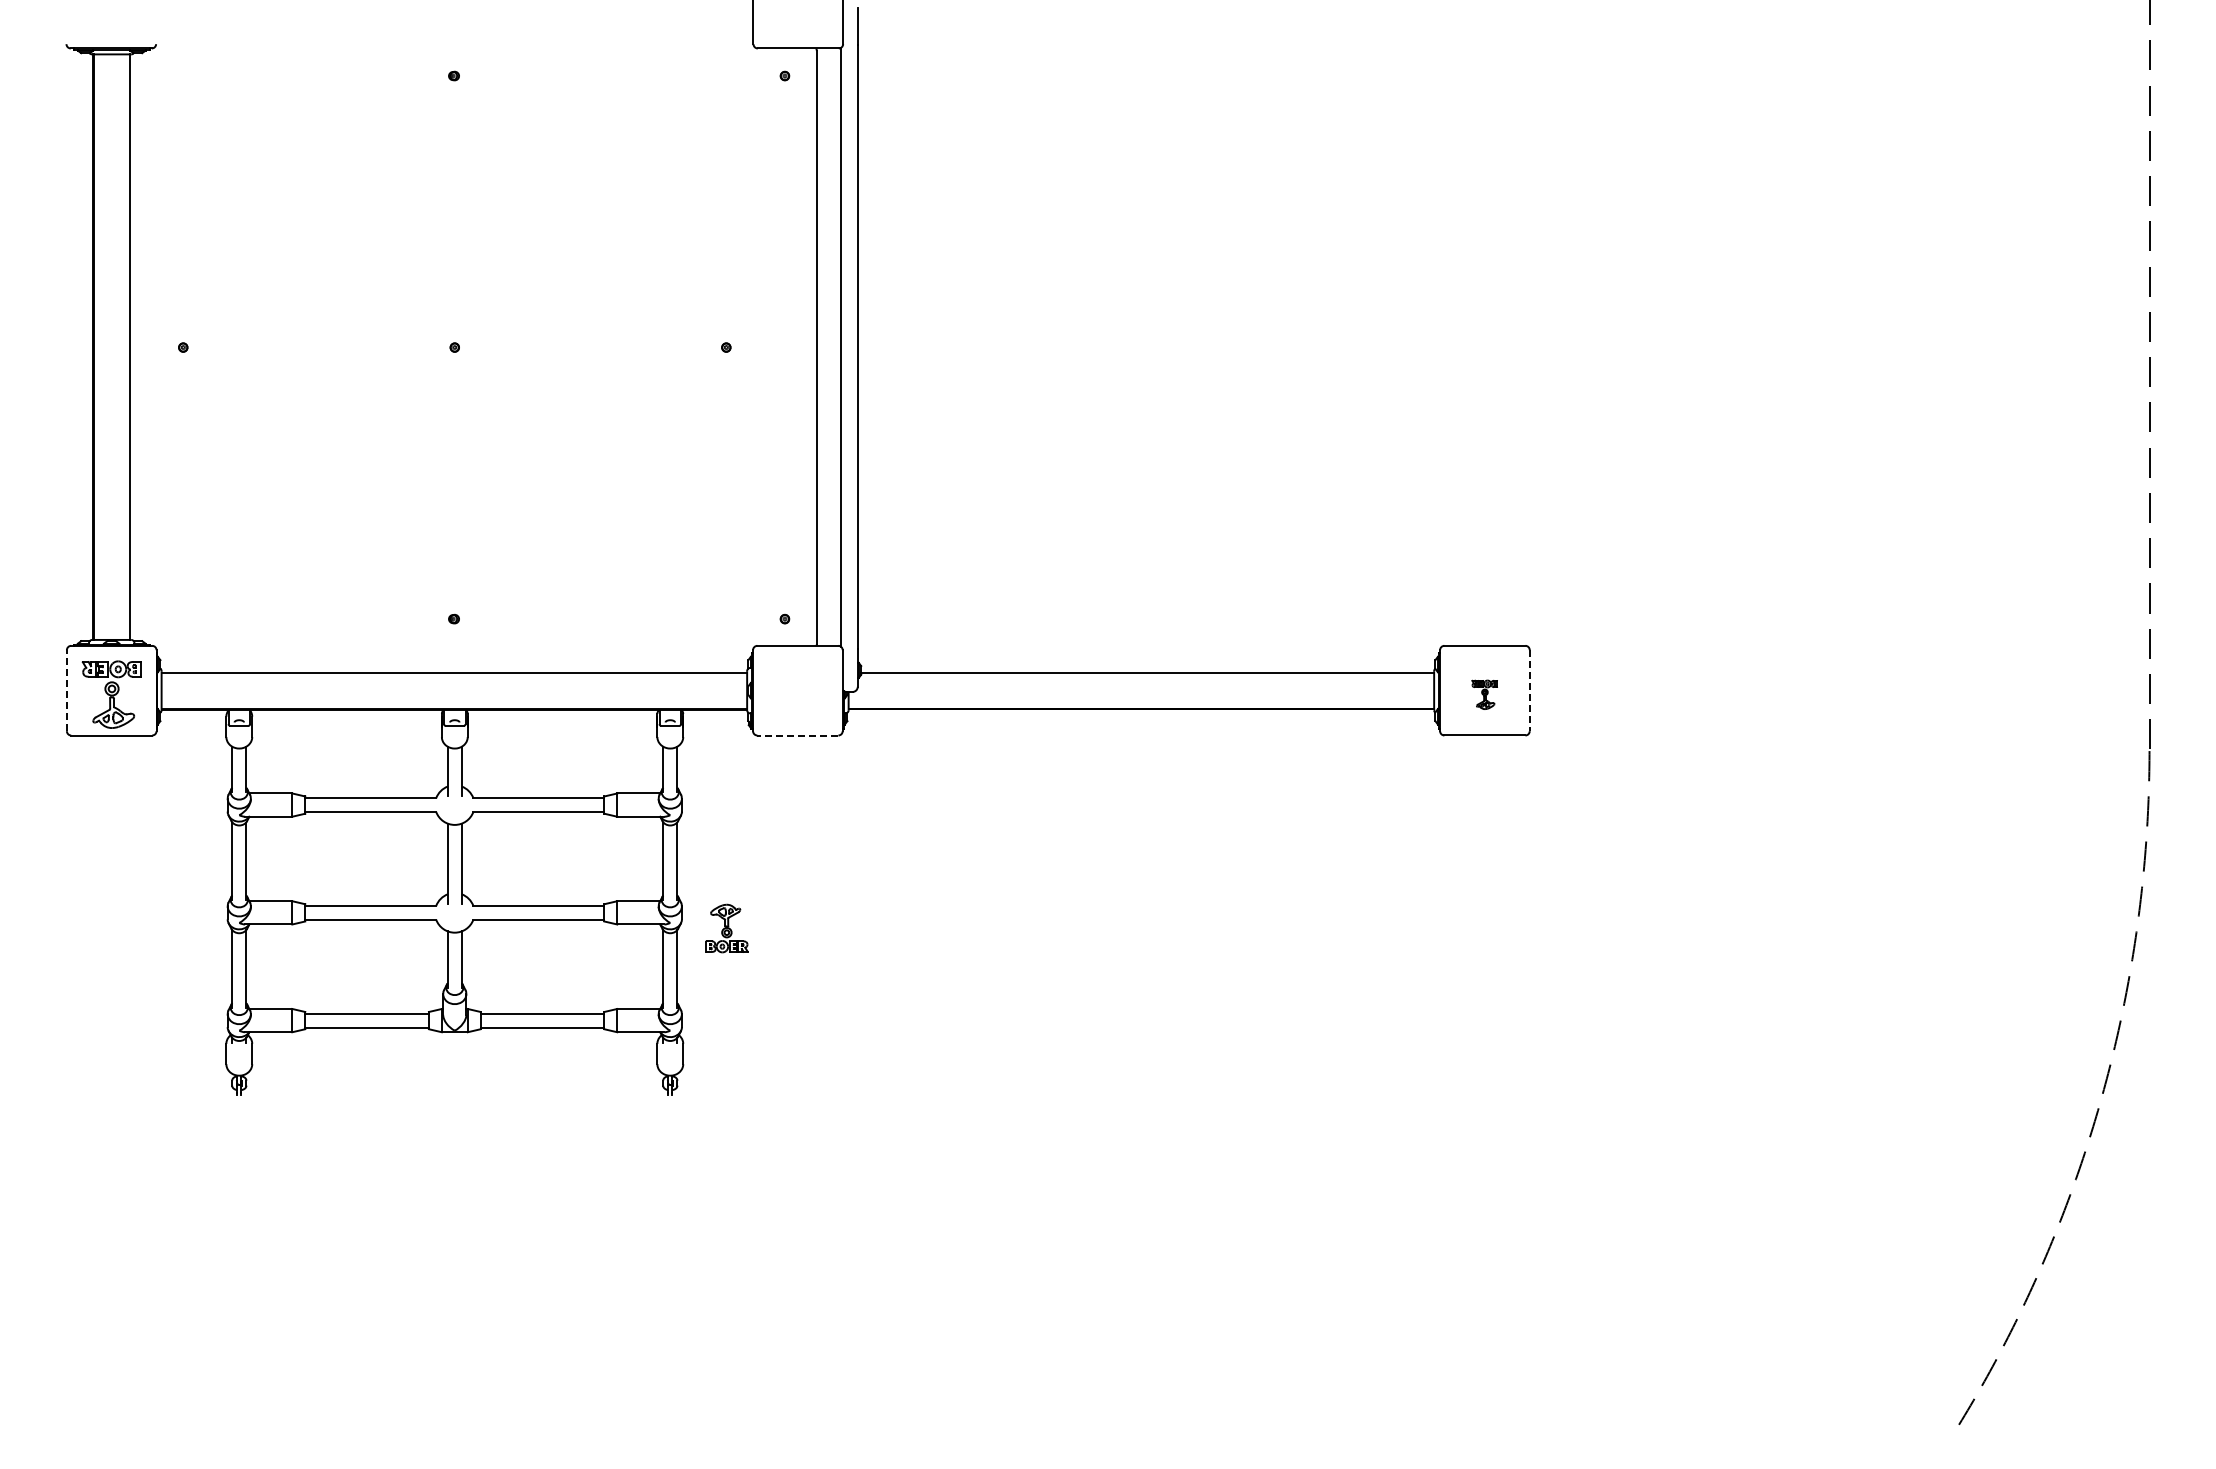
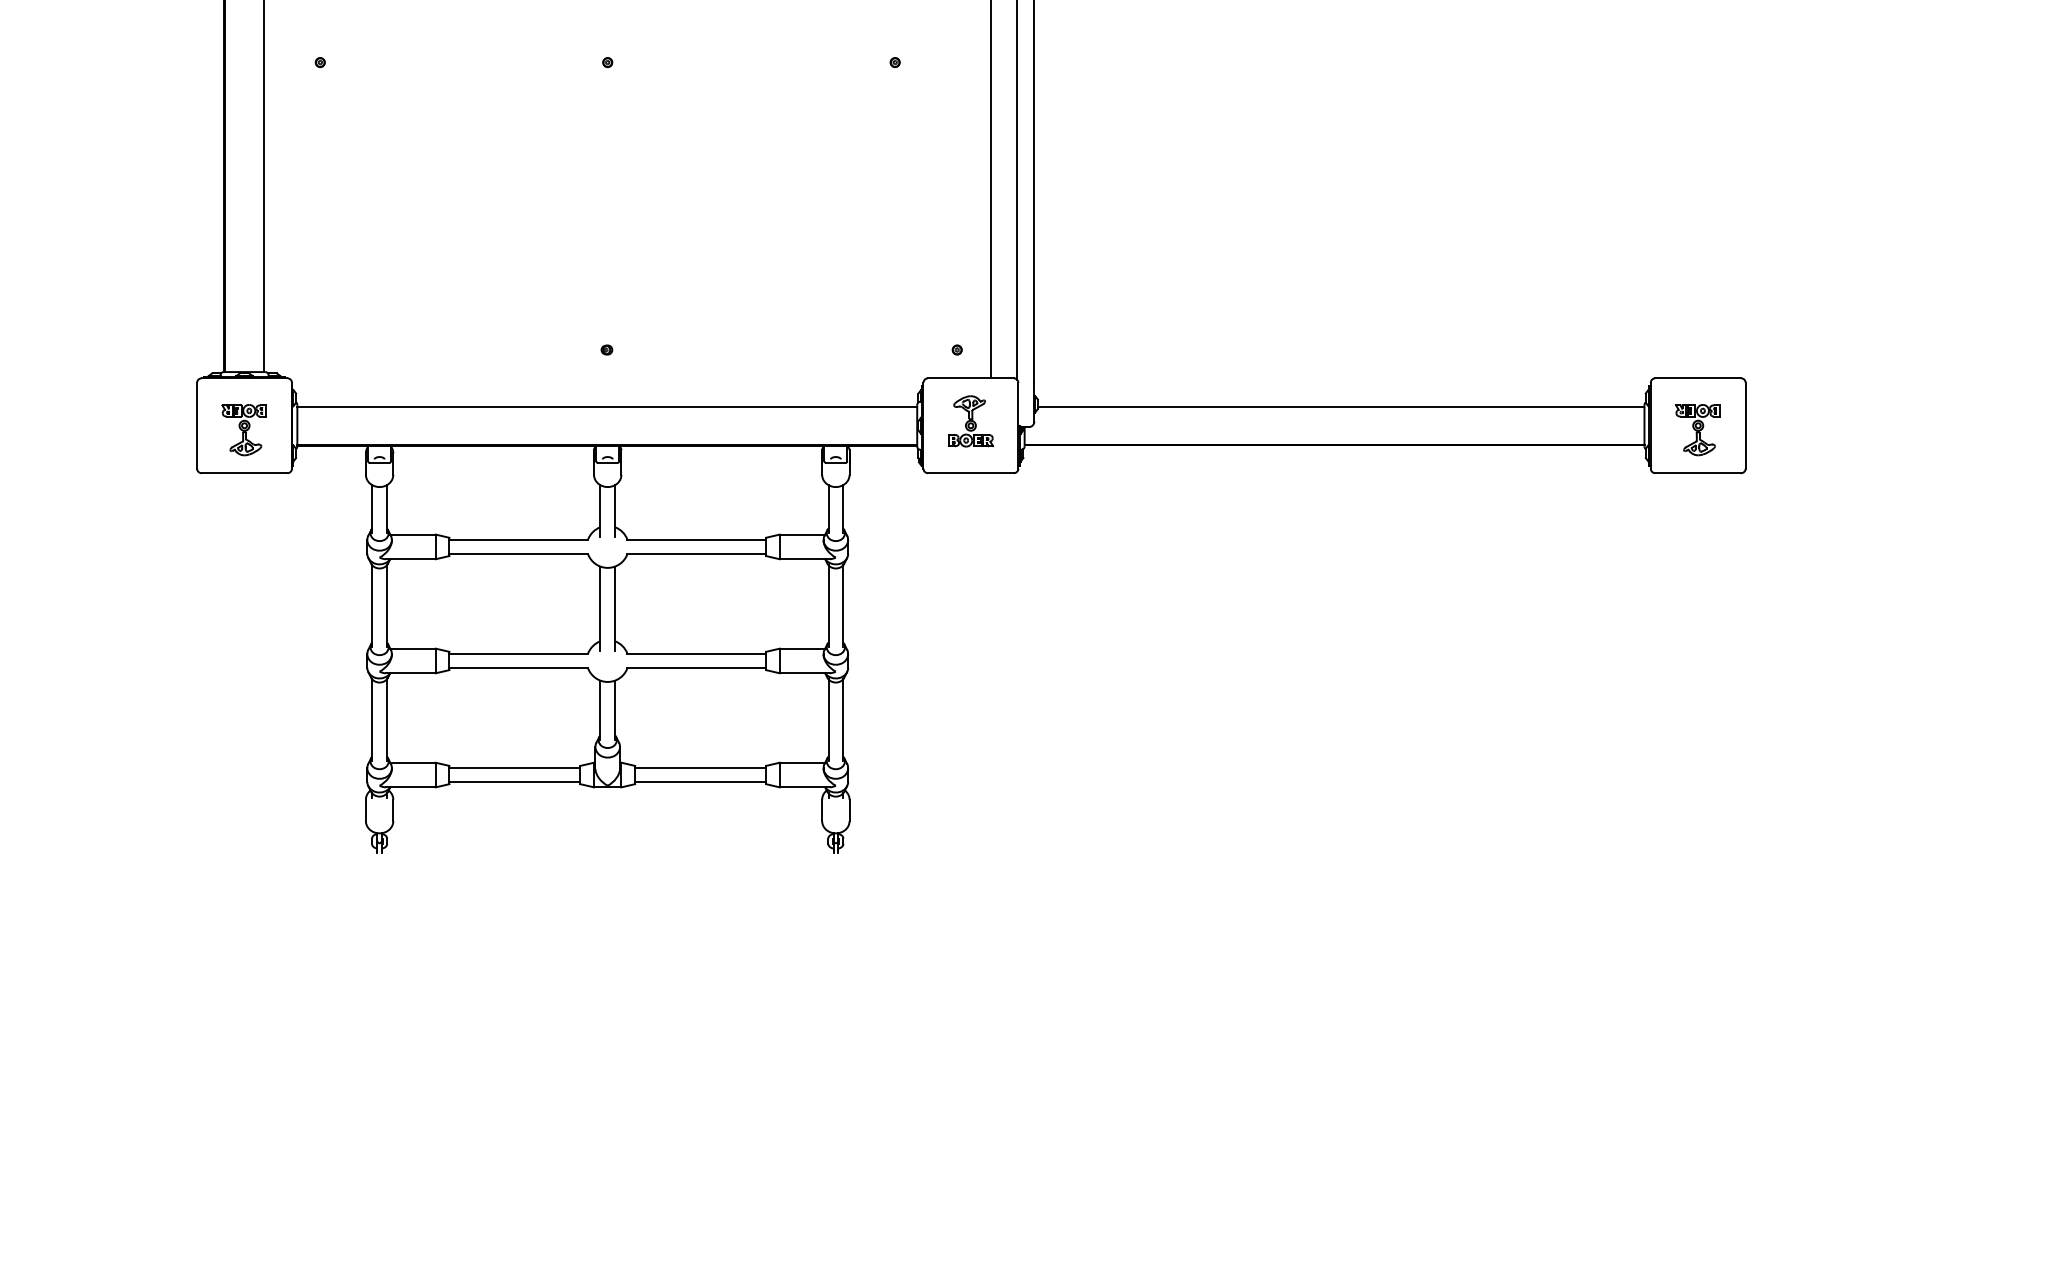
line: (66, 690) -> (196, 425), dashed -> solid
line: (1529, 690) -> (1745, 425), dashed -> solid
part: (110, 694) -> (243, 429), size x0.71
part: (1484, 694) -> (1697, 429), size x1.67
line: (797, 735) -> (970, 473), dashed -> solid
part: (726, 928) -> (970, 421), moved

